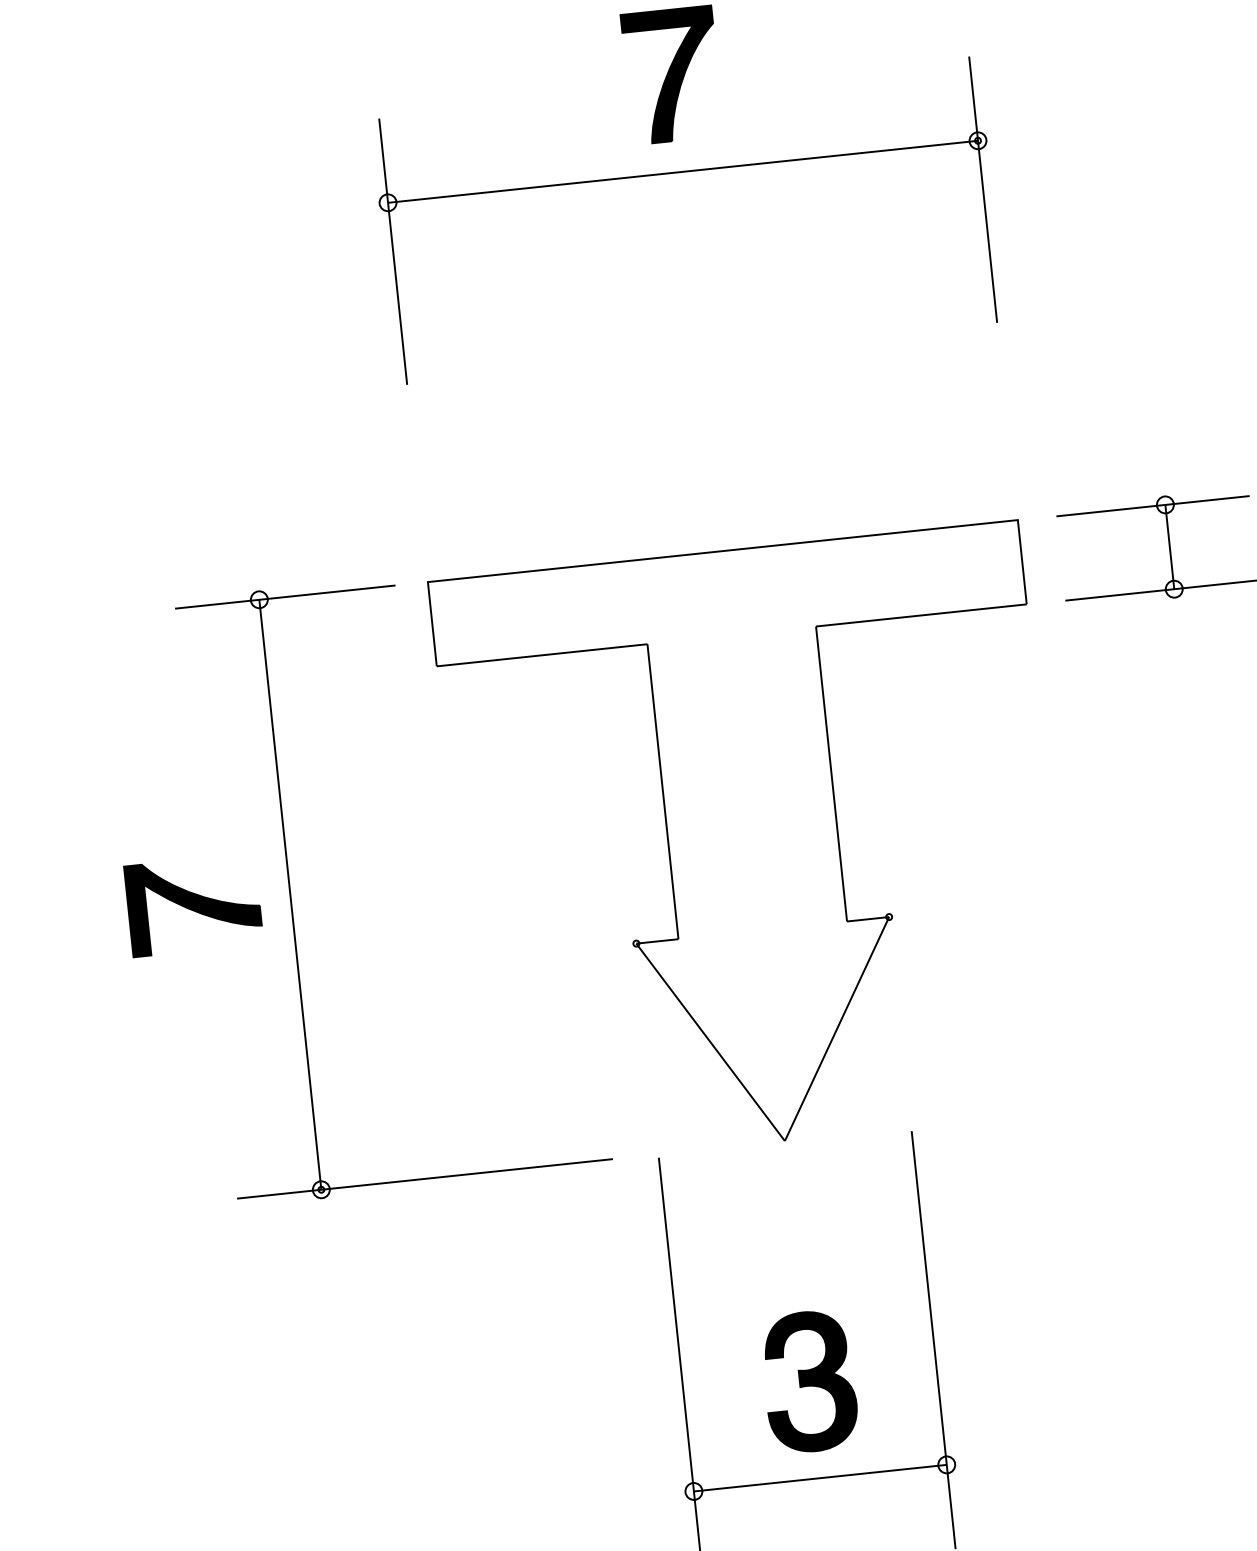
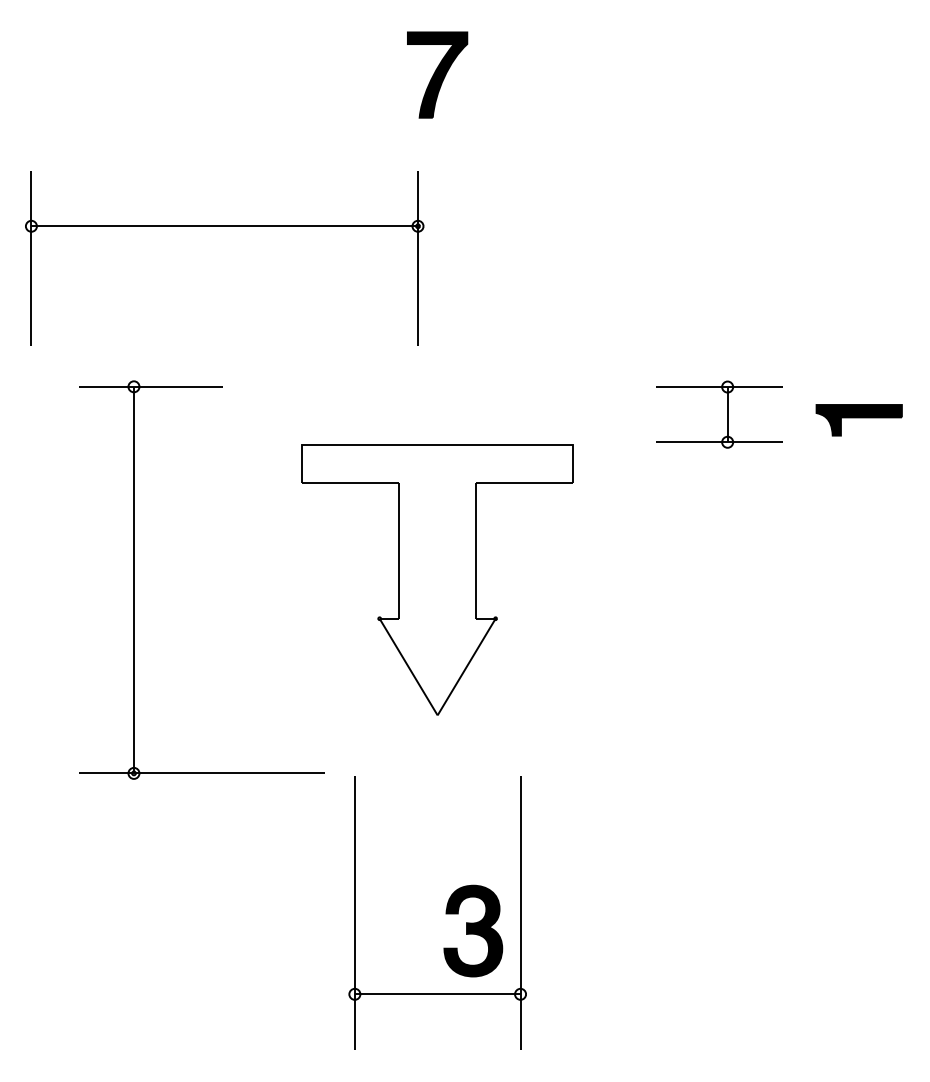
part: (682, 172) -> (224, 226), moved
part: (753, 845) -> (437, 579), size x0.7
part: (193, 904) -> (70, 579), removed
part: (809, 1380) -> (473, 930), moved

